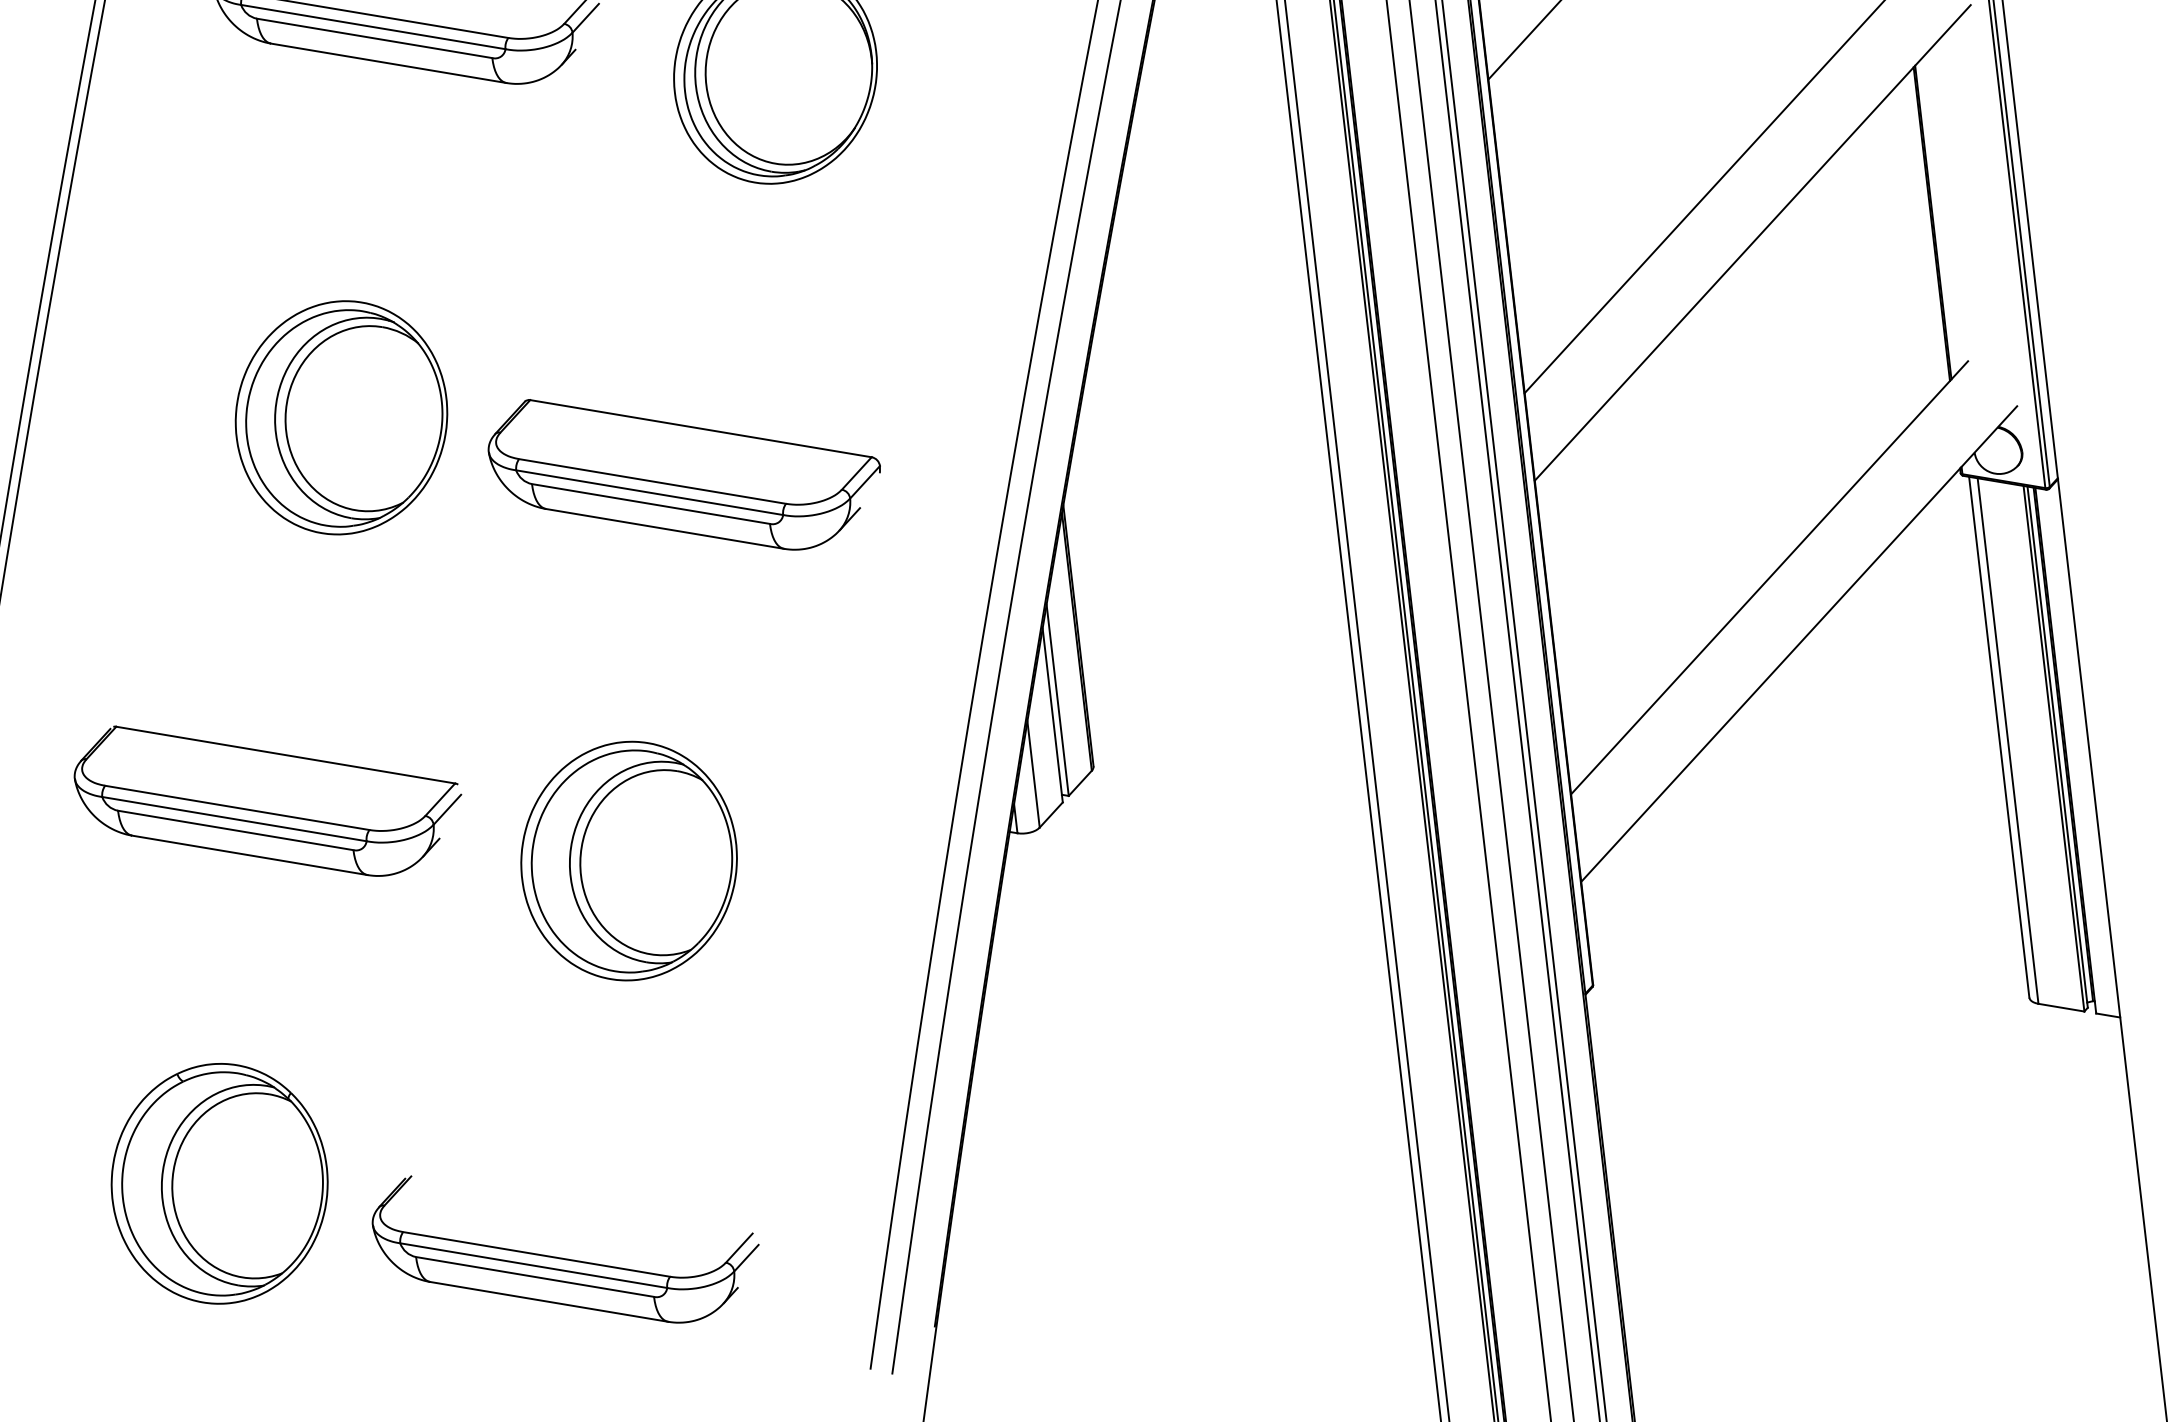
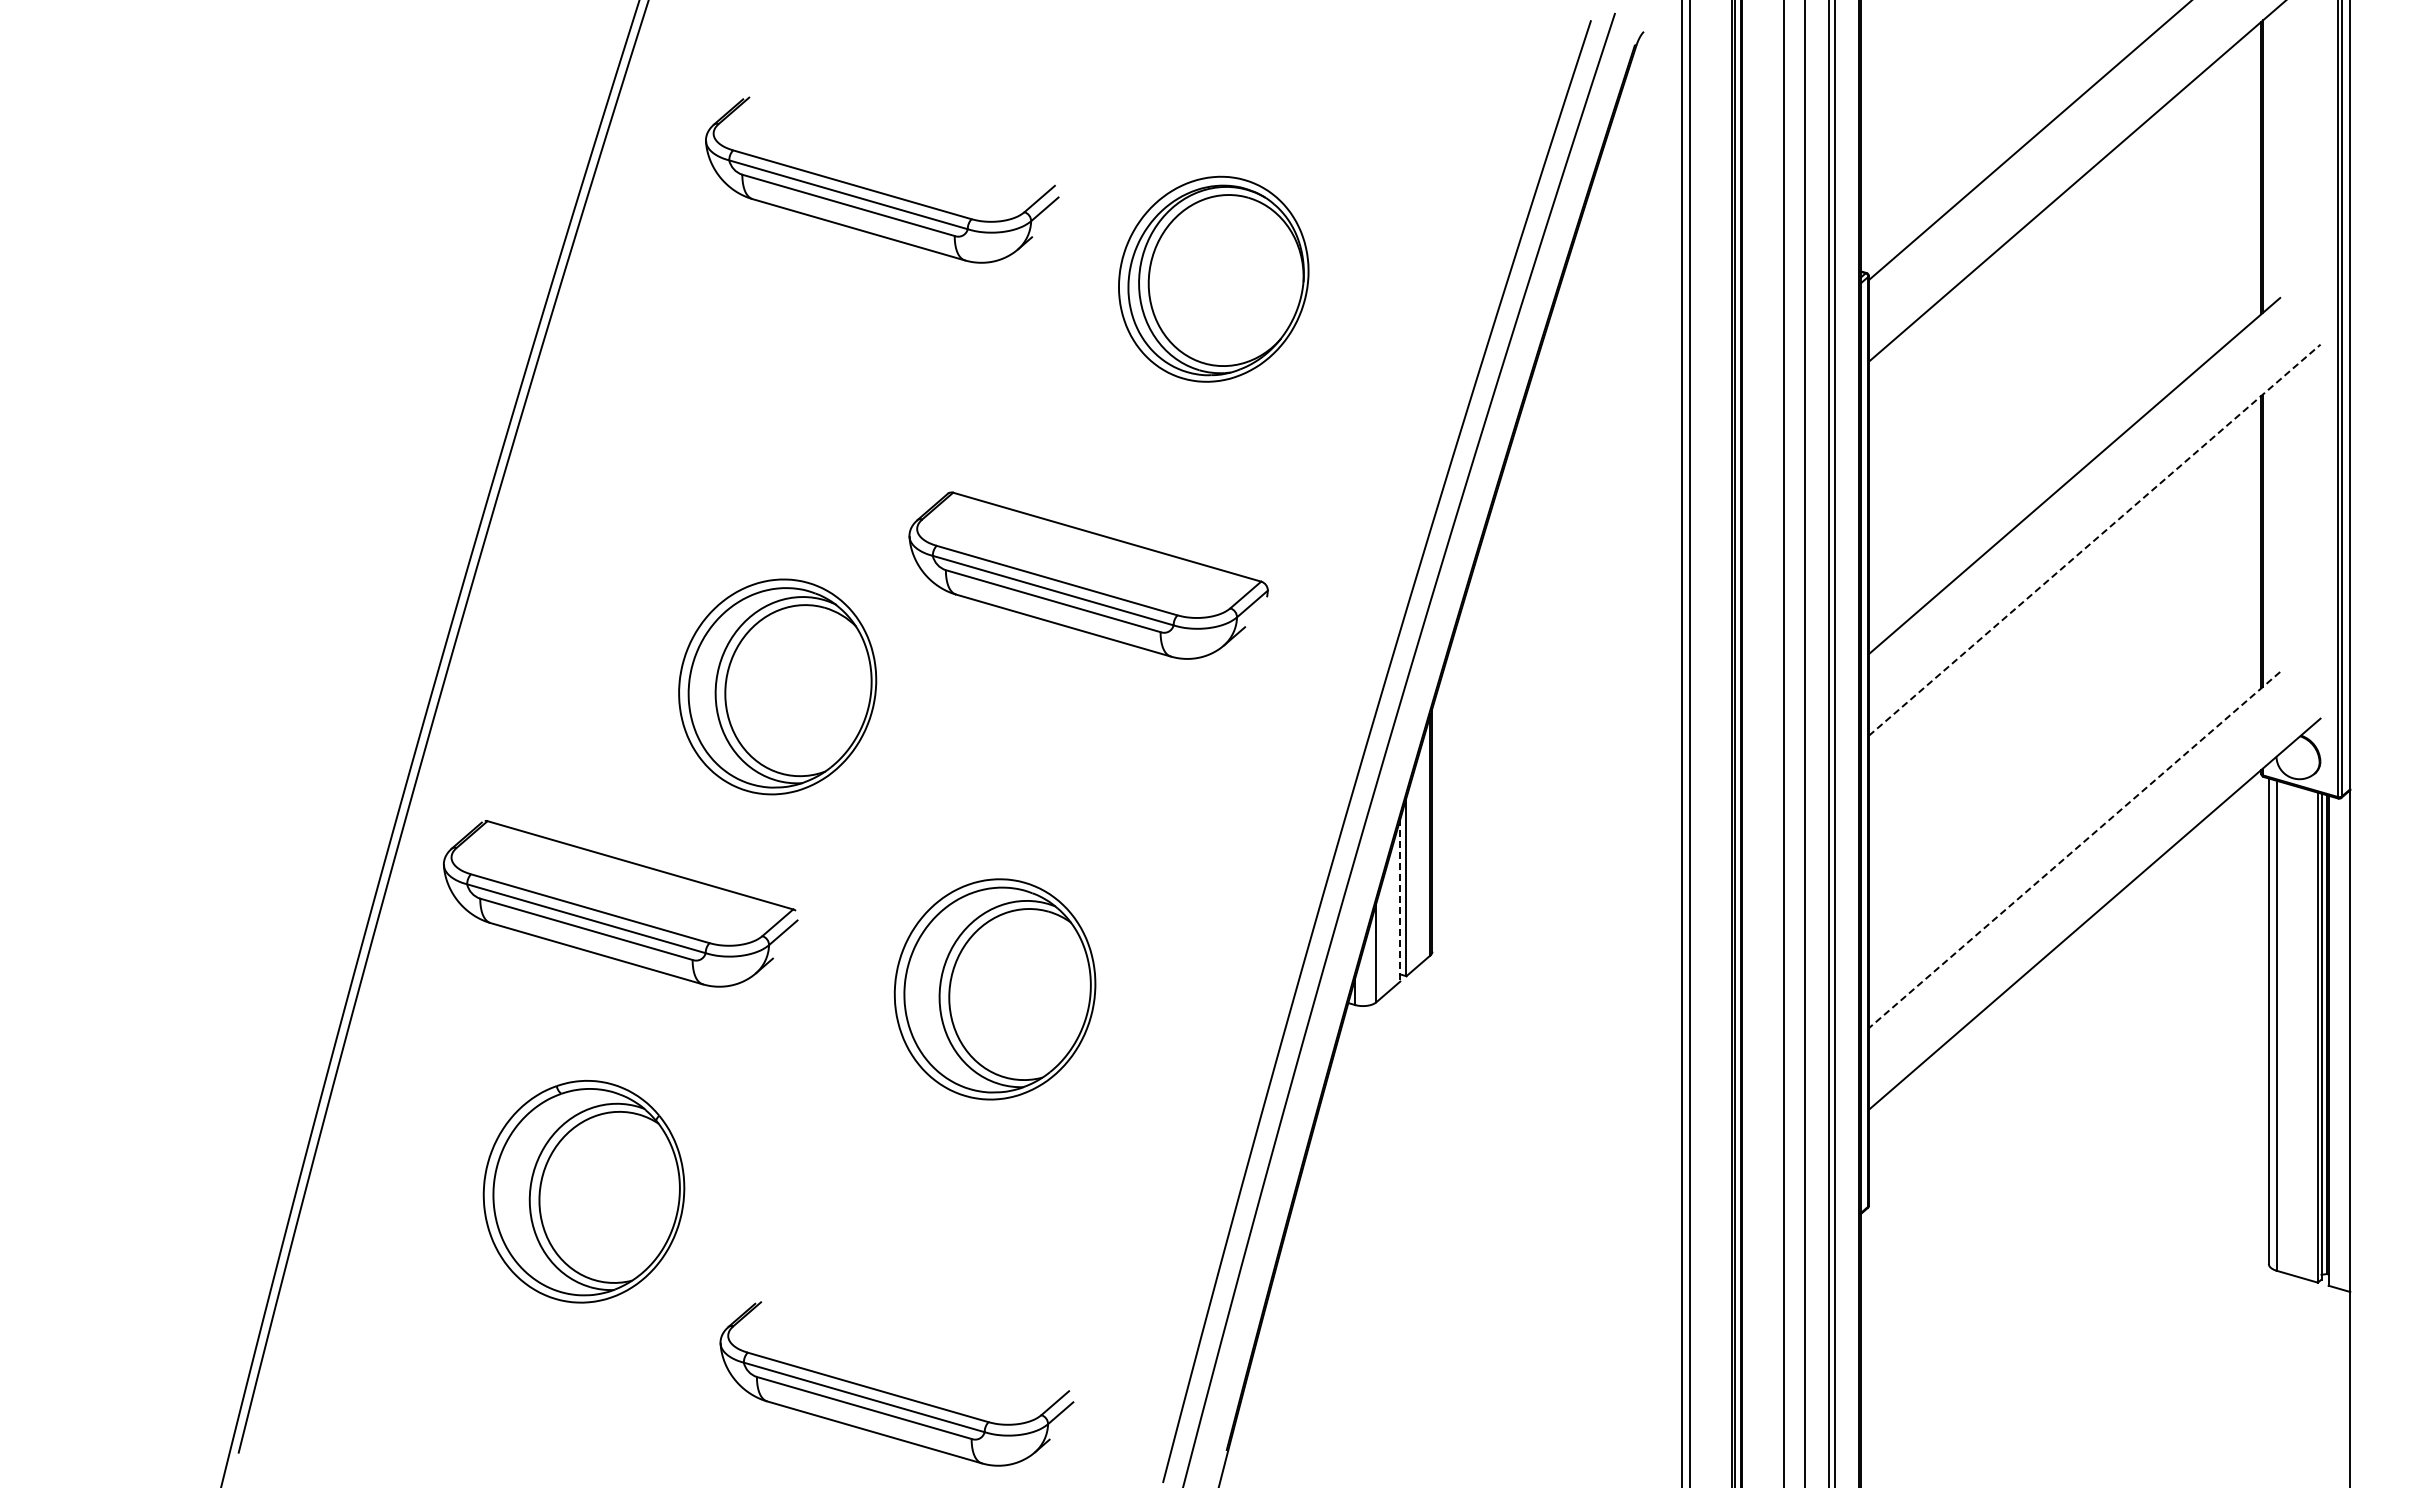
line: (1752, 243) -> (2094, 540), solid -> dashed
part: (341, 417) -> (777, 686), moved
part: (685, 472) -> (1088, 575), moved
line: (1769, 578) -> (2074, 850), solid -> dashed
line: (1052, 715) -> (1400, 900), solid -> dashed
part: (269, 798) -> (620, 903), moved
part: (219, 1183) -> (583, 1191), moved
part: (564, 1257) -> (893, 1393), moved

